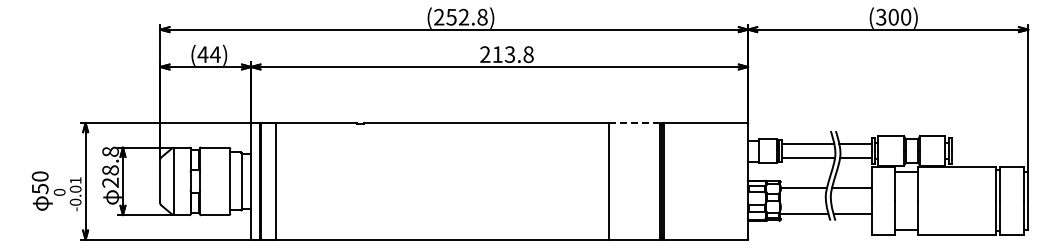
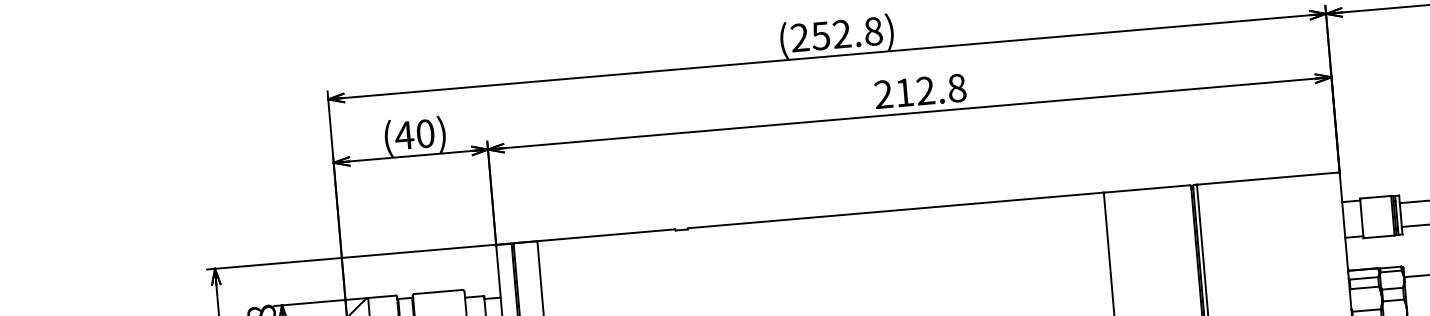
text: (214, 54) -> (423, 133), (44) -> (40)
text: (509, 54) -> (924, 90), 213.8 -> 212.8
line: (634, 123) -> (1146, 189), dashed -> solid

